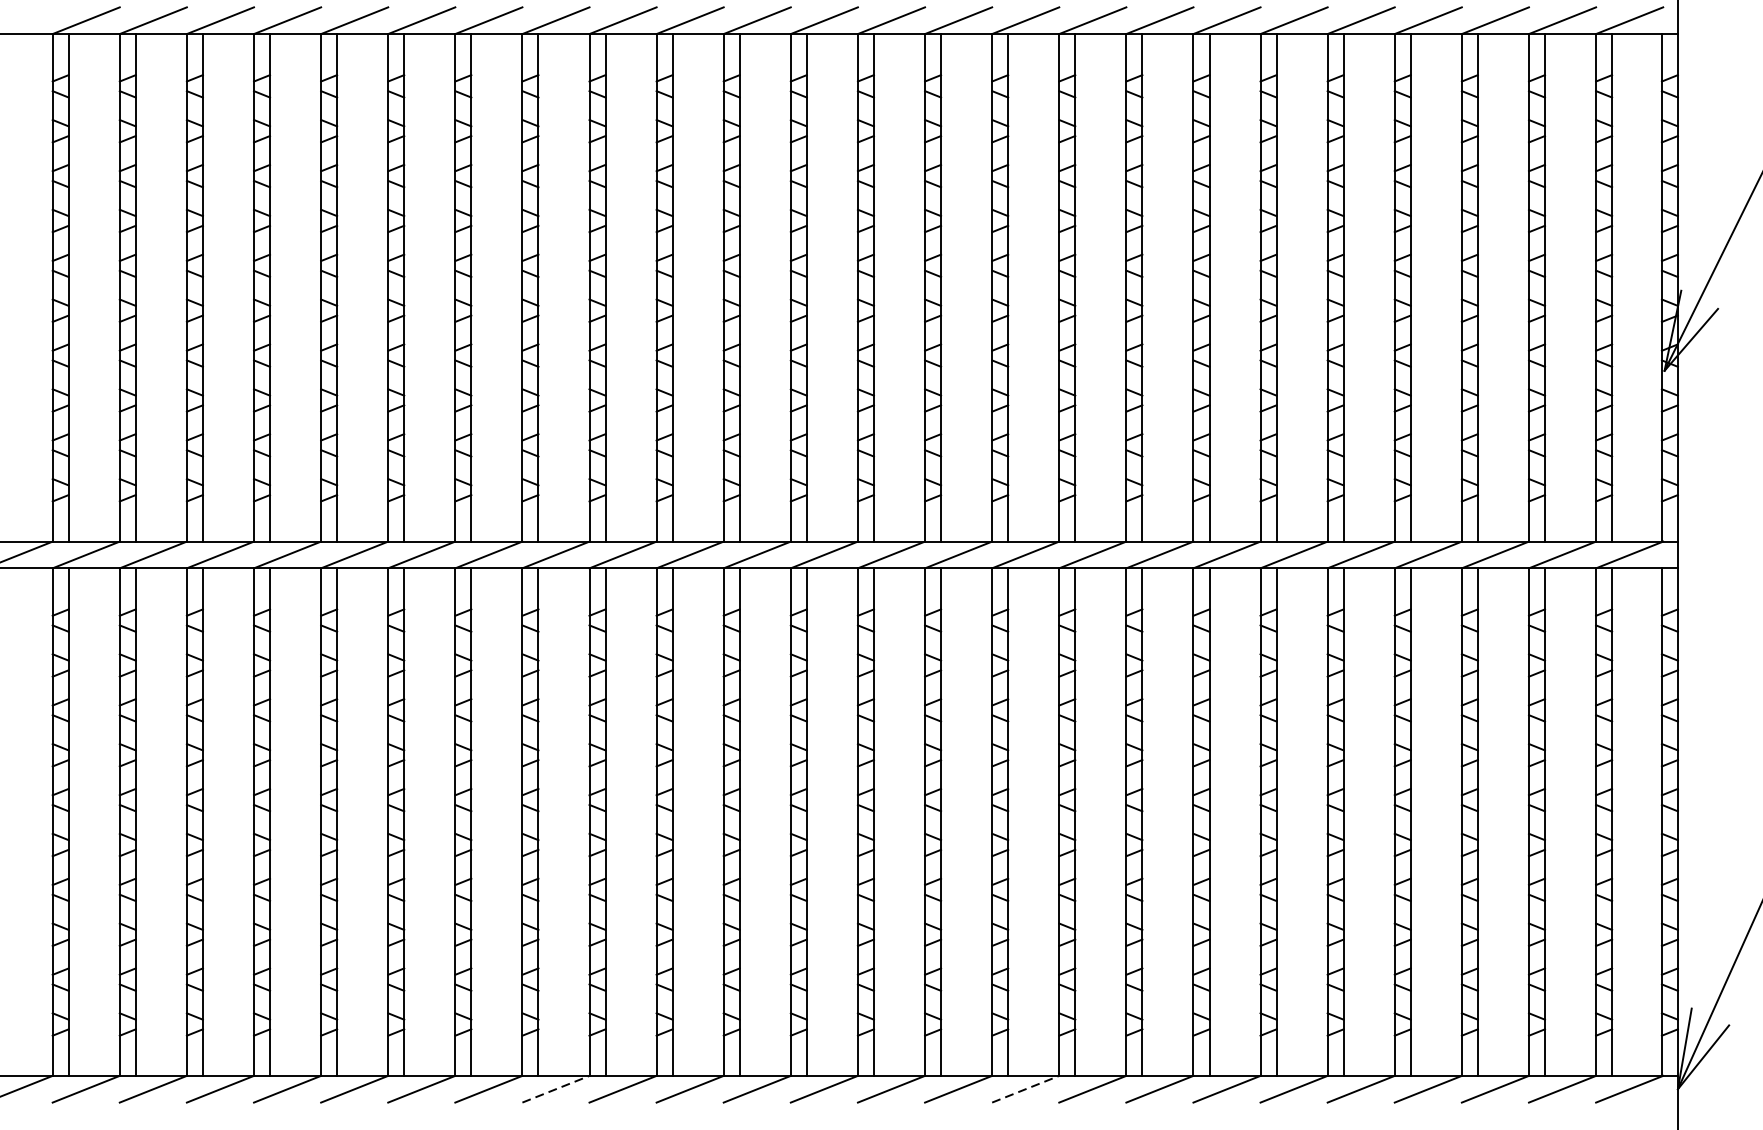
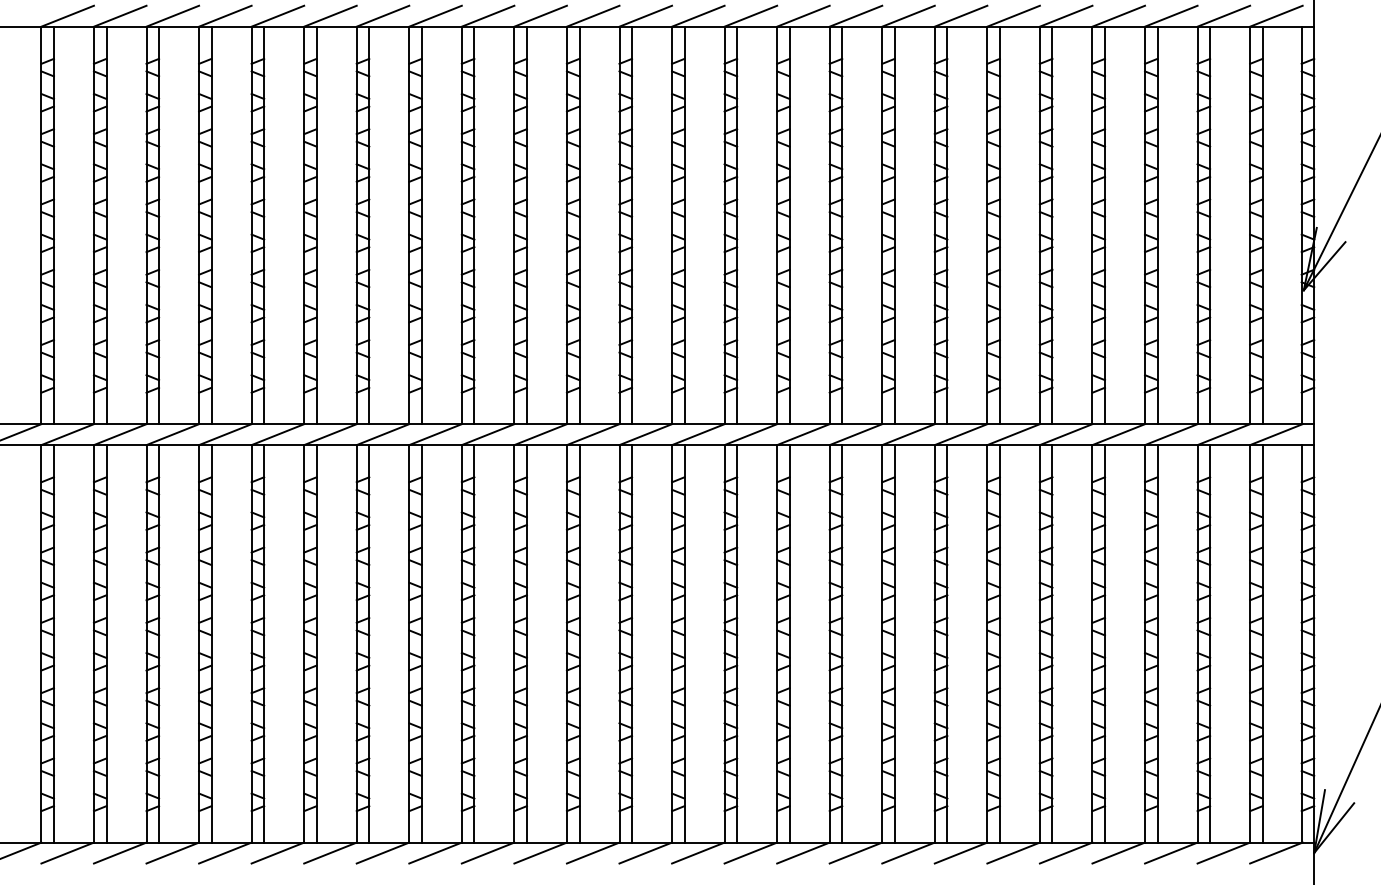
line: (557, 1088) -> (436, 852), dashed -> solid
line: (1025, 1088) -> (803, 852), dashed -> solid

